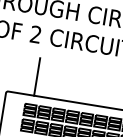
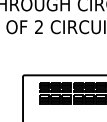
line: (37, 77) -> (45, 60), removed

